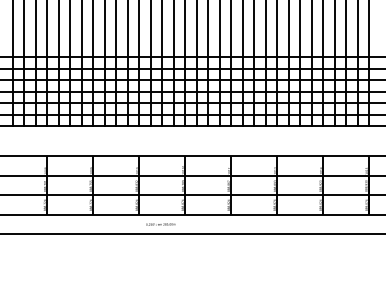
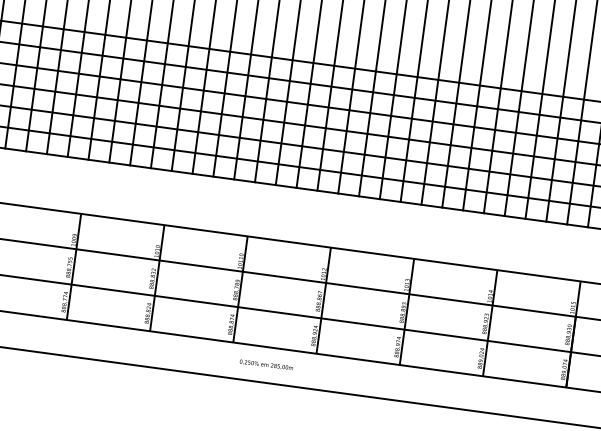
text: (160, 224) -> (265, 364), moved

